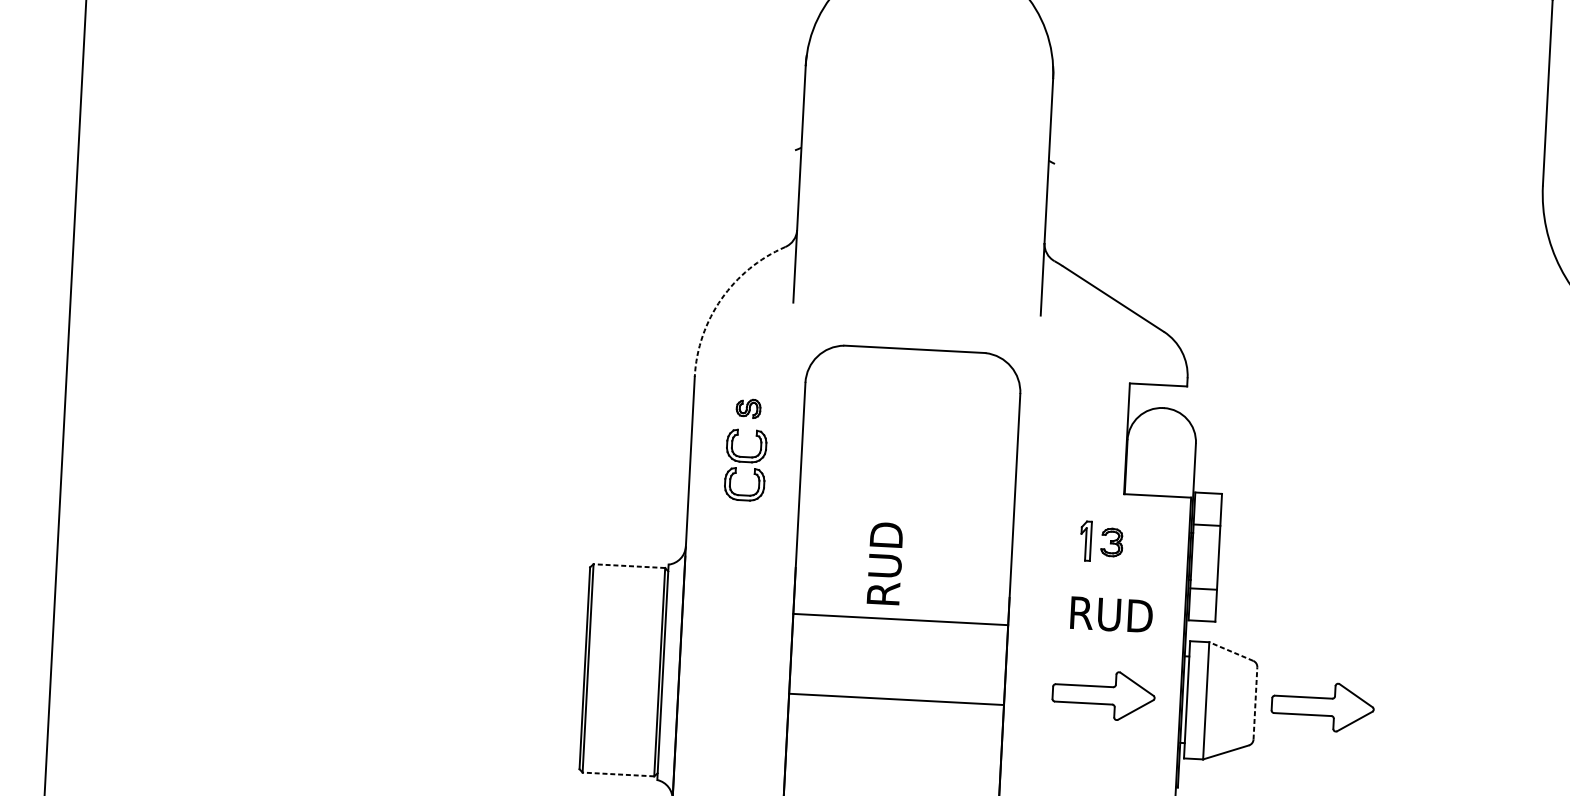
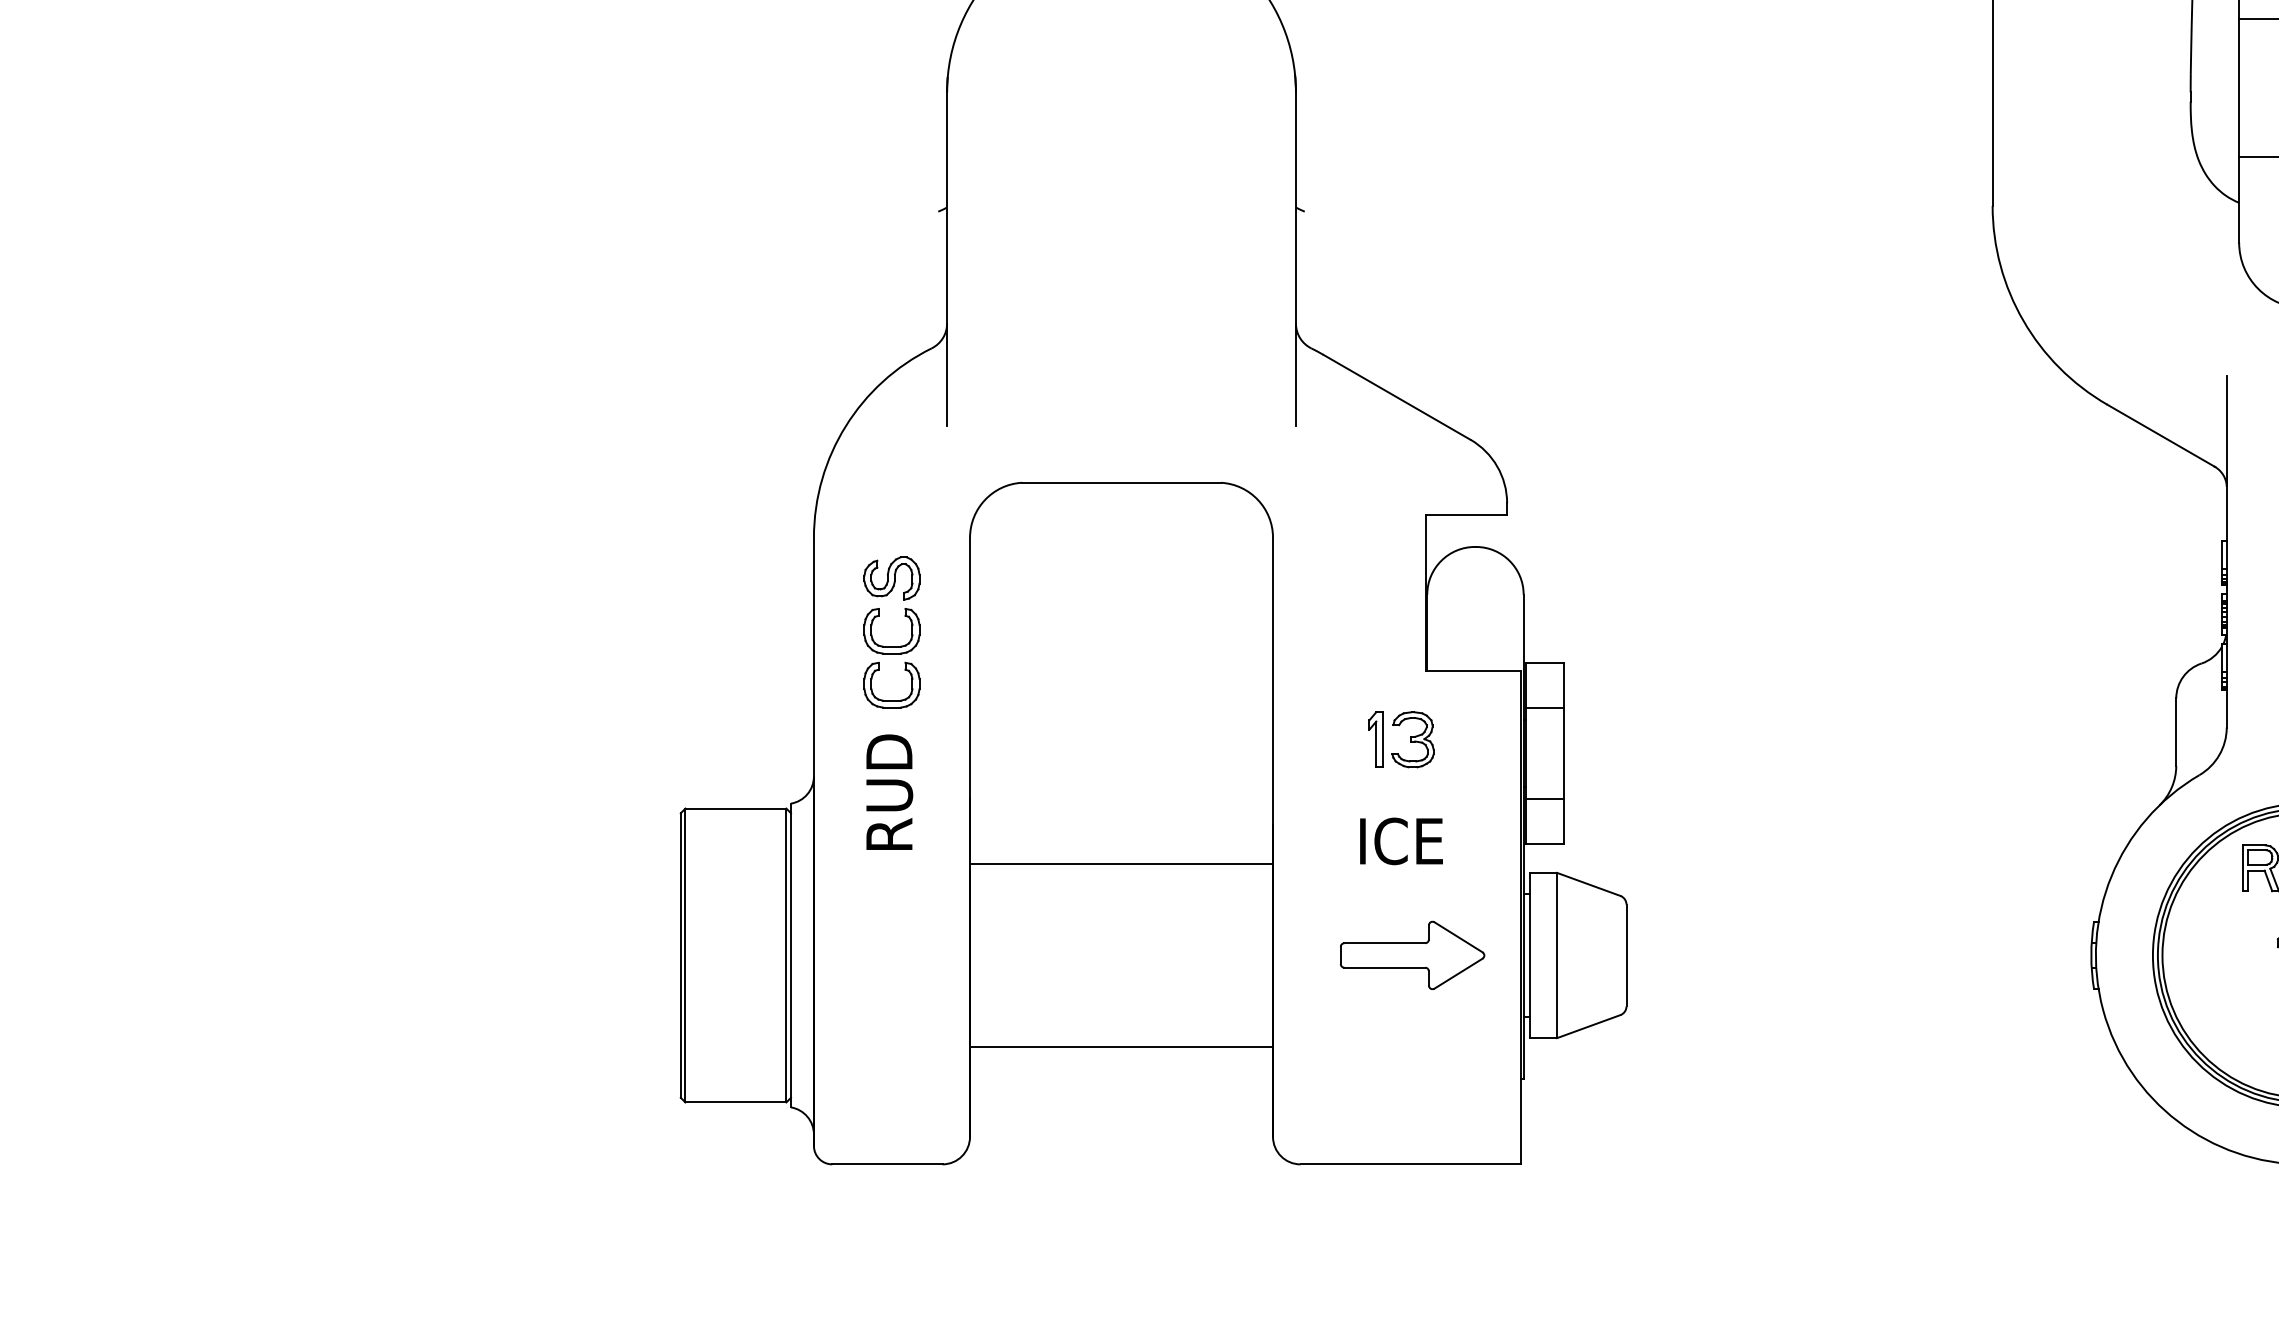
arc: (721, 299) -> (845, 426), dashed -> solid
part: (748, 408) -> (891, 578), size x1.67
part: (1111, 542) -> (1412, 739), size x1.43
text: (885, 563) -> (889, 791), moved
line: (629, 566) -> (735, 808), dashed -> solid
text: (1113, 614) -> (1420, 841), RUD -> ICE
line: (1231, 651) -> (1588, 884), dashed -> solid
line: (896, 699) -> (1121, 1047), moved
line: (1255, 703) -> (1626, 955), dashed -> solid
part: (1322, 706) -> (1721, 954), removed
line: (618, 774) -> (735, 1102), dashed -> solid

